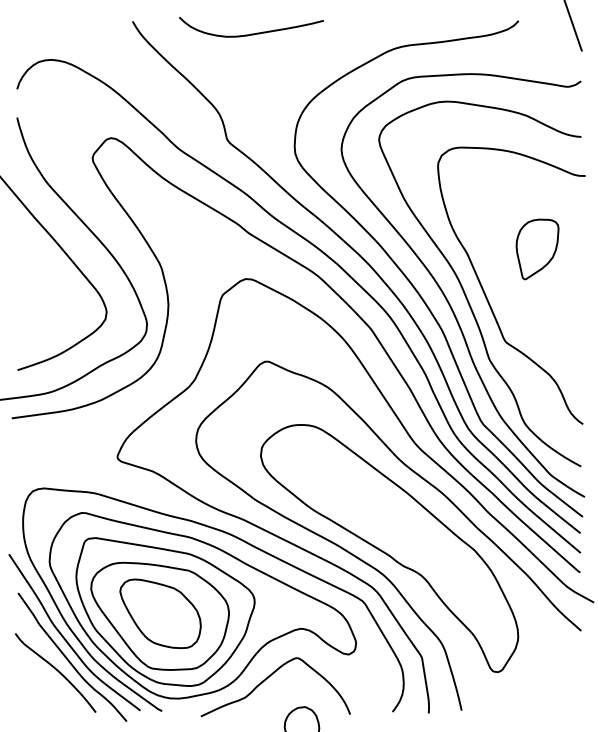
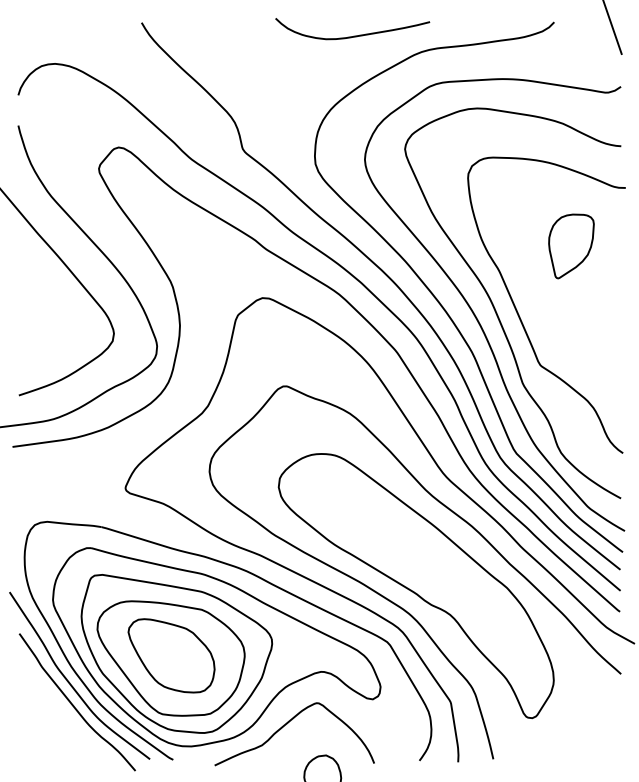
curve: (252, 33) -> (353, 35), moved
part: (537, 249) -> (571, 246), moved
curve: (56, 670) -> (60, 716), removed

